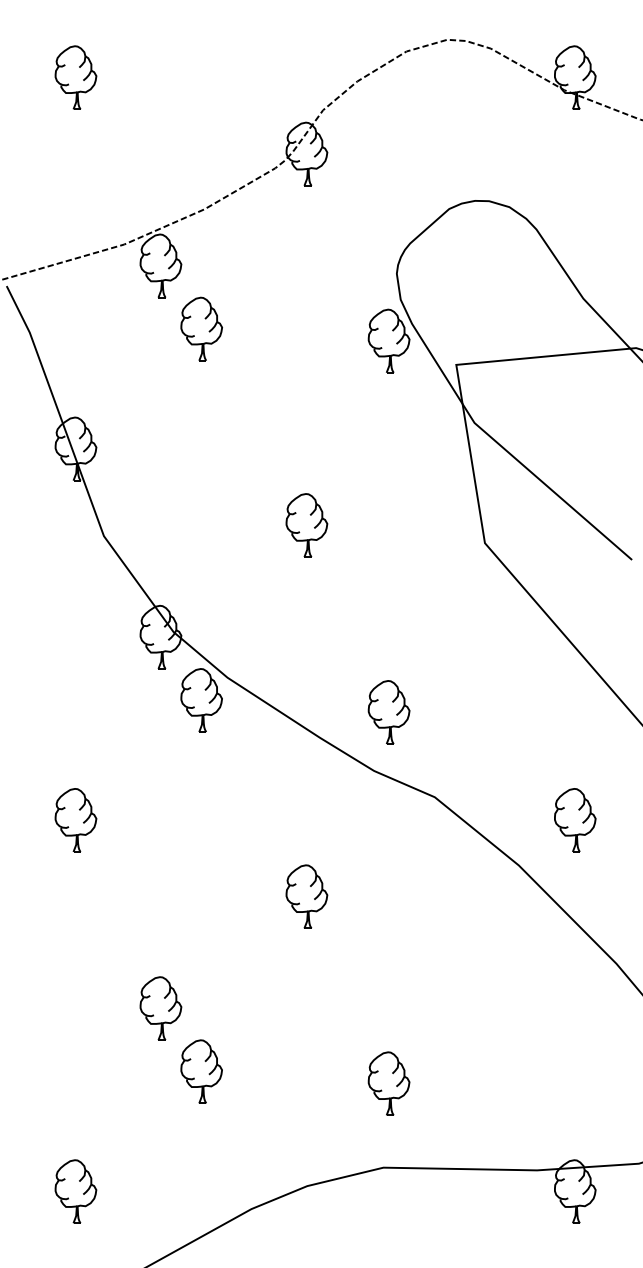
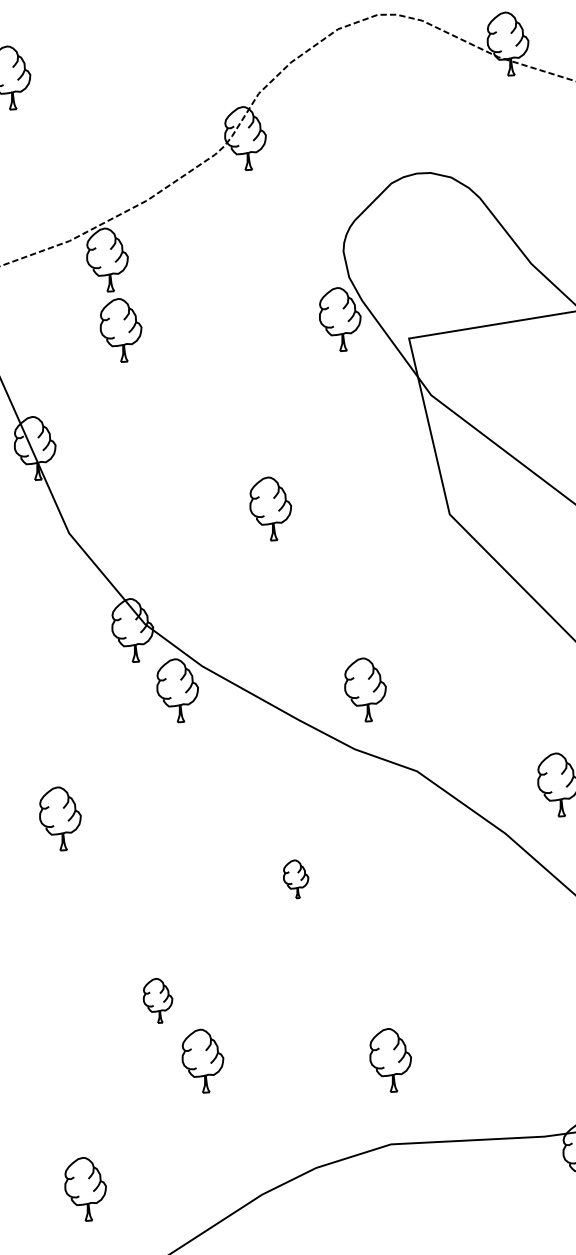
part: (201, 328) -> (120, 329), moved
part: (306, 896) -> (295, 879), size x0.6
part: (160, 1008) -> (157, 1000), size x0.7

